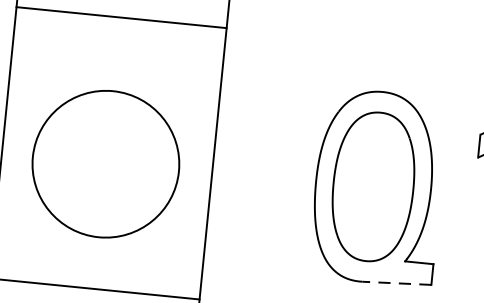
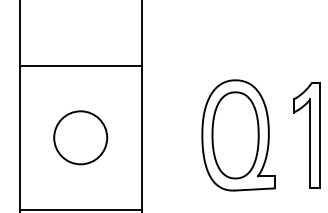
line: (122, 17) -> (81, 65), moved
circle: (105, 163) -> (80, 137), size x0.62
line: (396, 283) -> (254, 189), dashed -> solid

